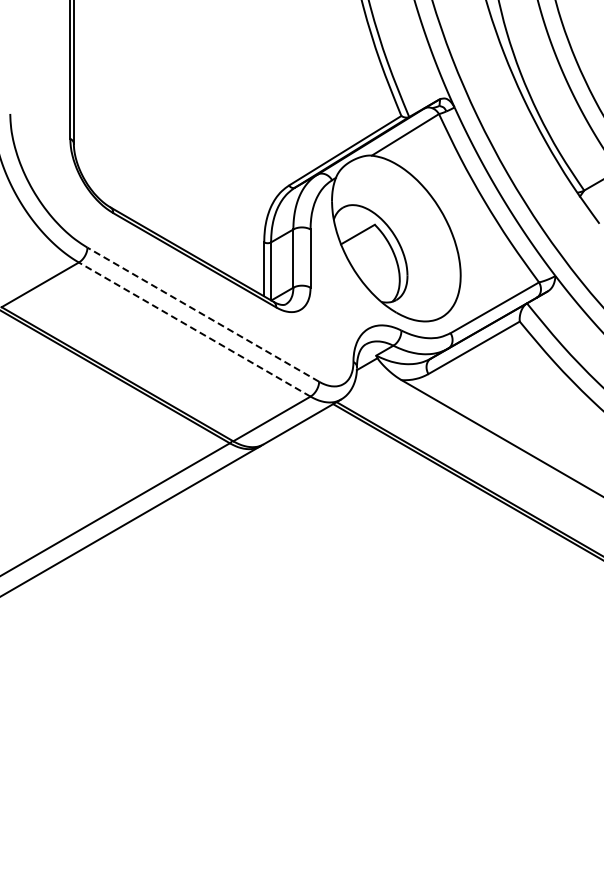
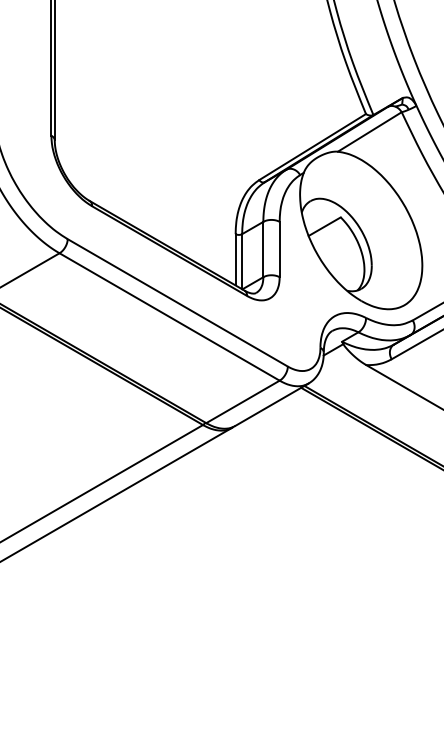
line: (203, 314) -> (177, 302), dashed -> solid
line: (194, 329) -> (169, 316), dashed -> solid

